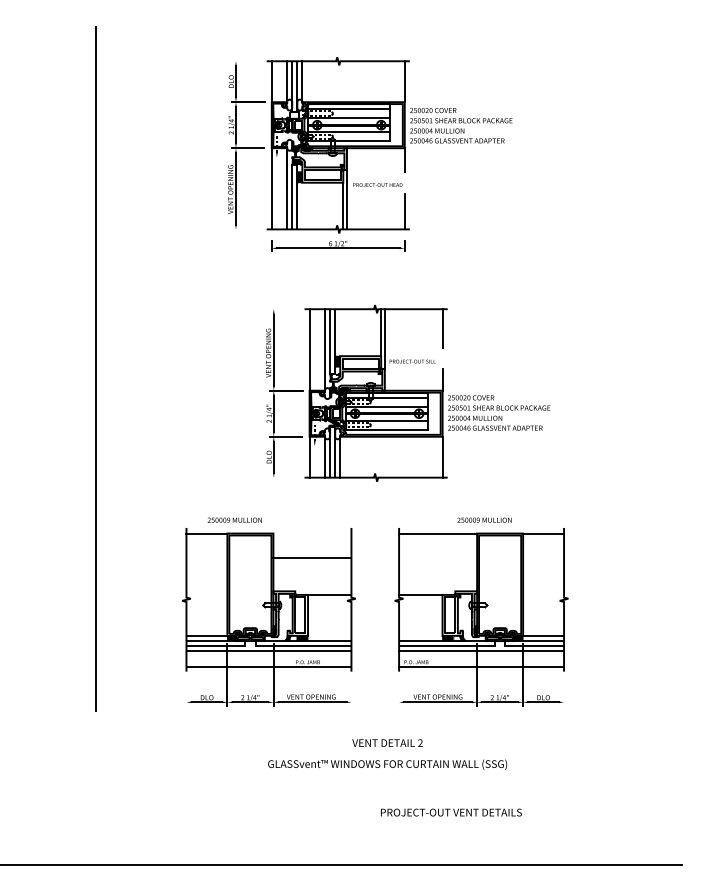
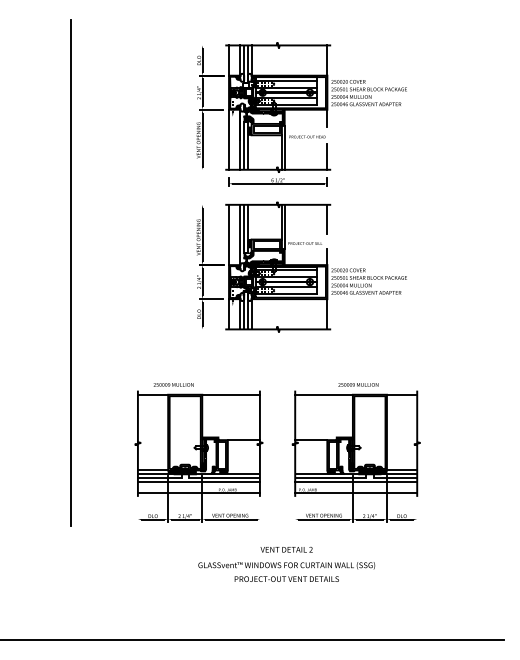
part: (369, 154) -> (301, 114), moved
part: (407, 392) -> (301, 266), moved
line: (311, 557) -> (230, 394), moved
text: (450, 811) -> (286, 578), moved

